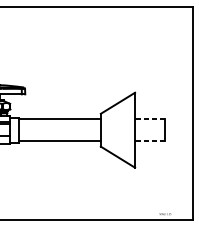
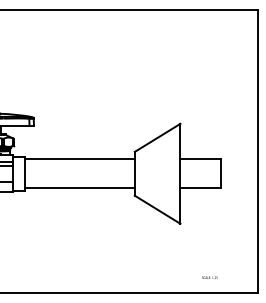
line: (150, 119) -> (200, 159), dashed -> solid
line: (150, 141) -> (200, 188), dashed -> solid
text: (165, 213) -> (209, 277), moved

